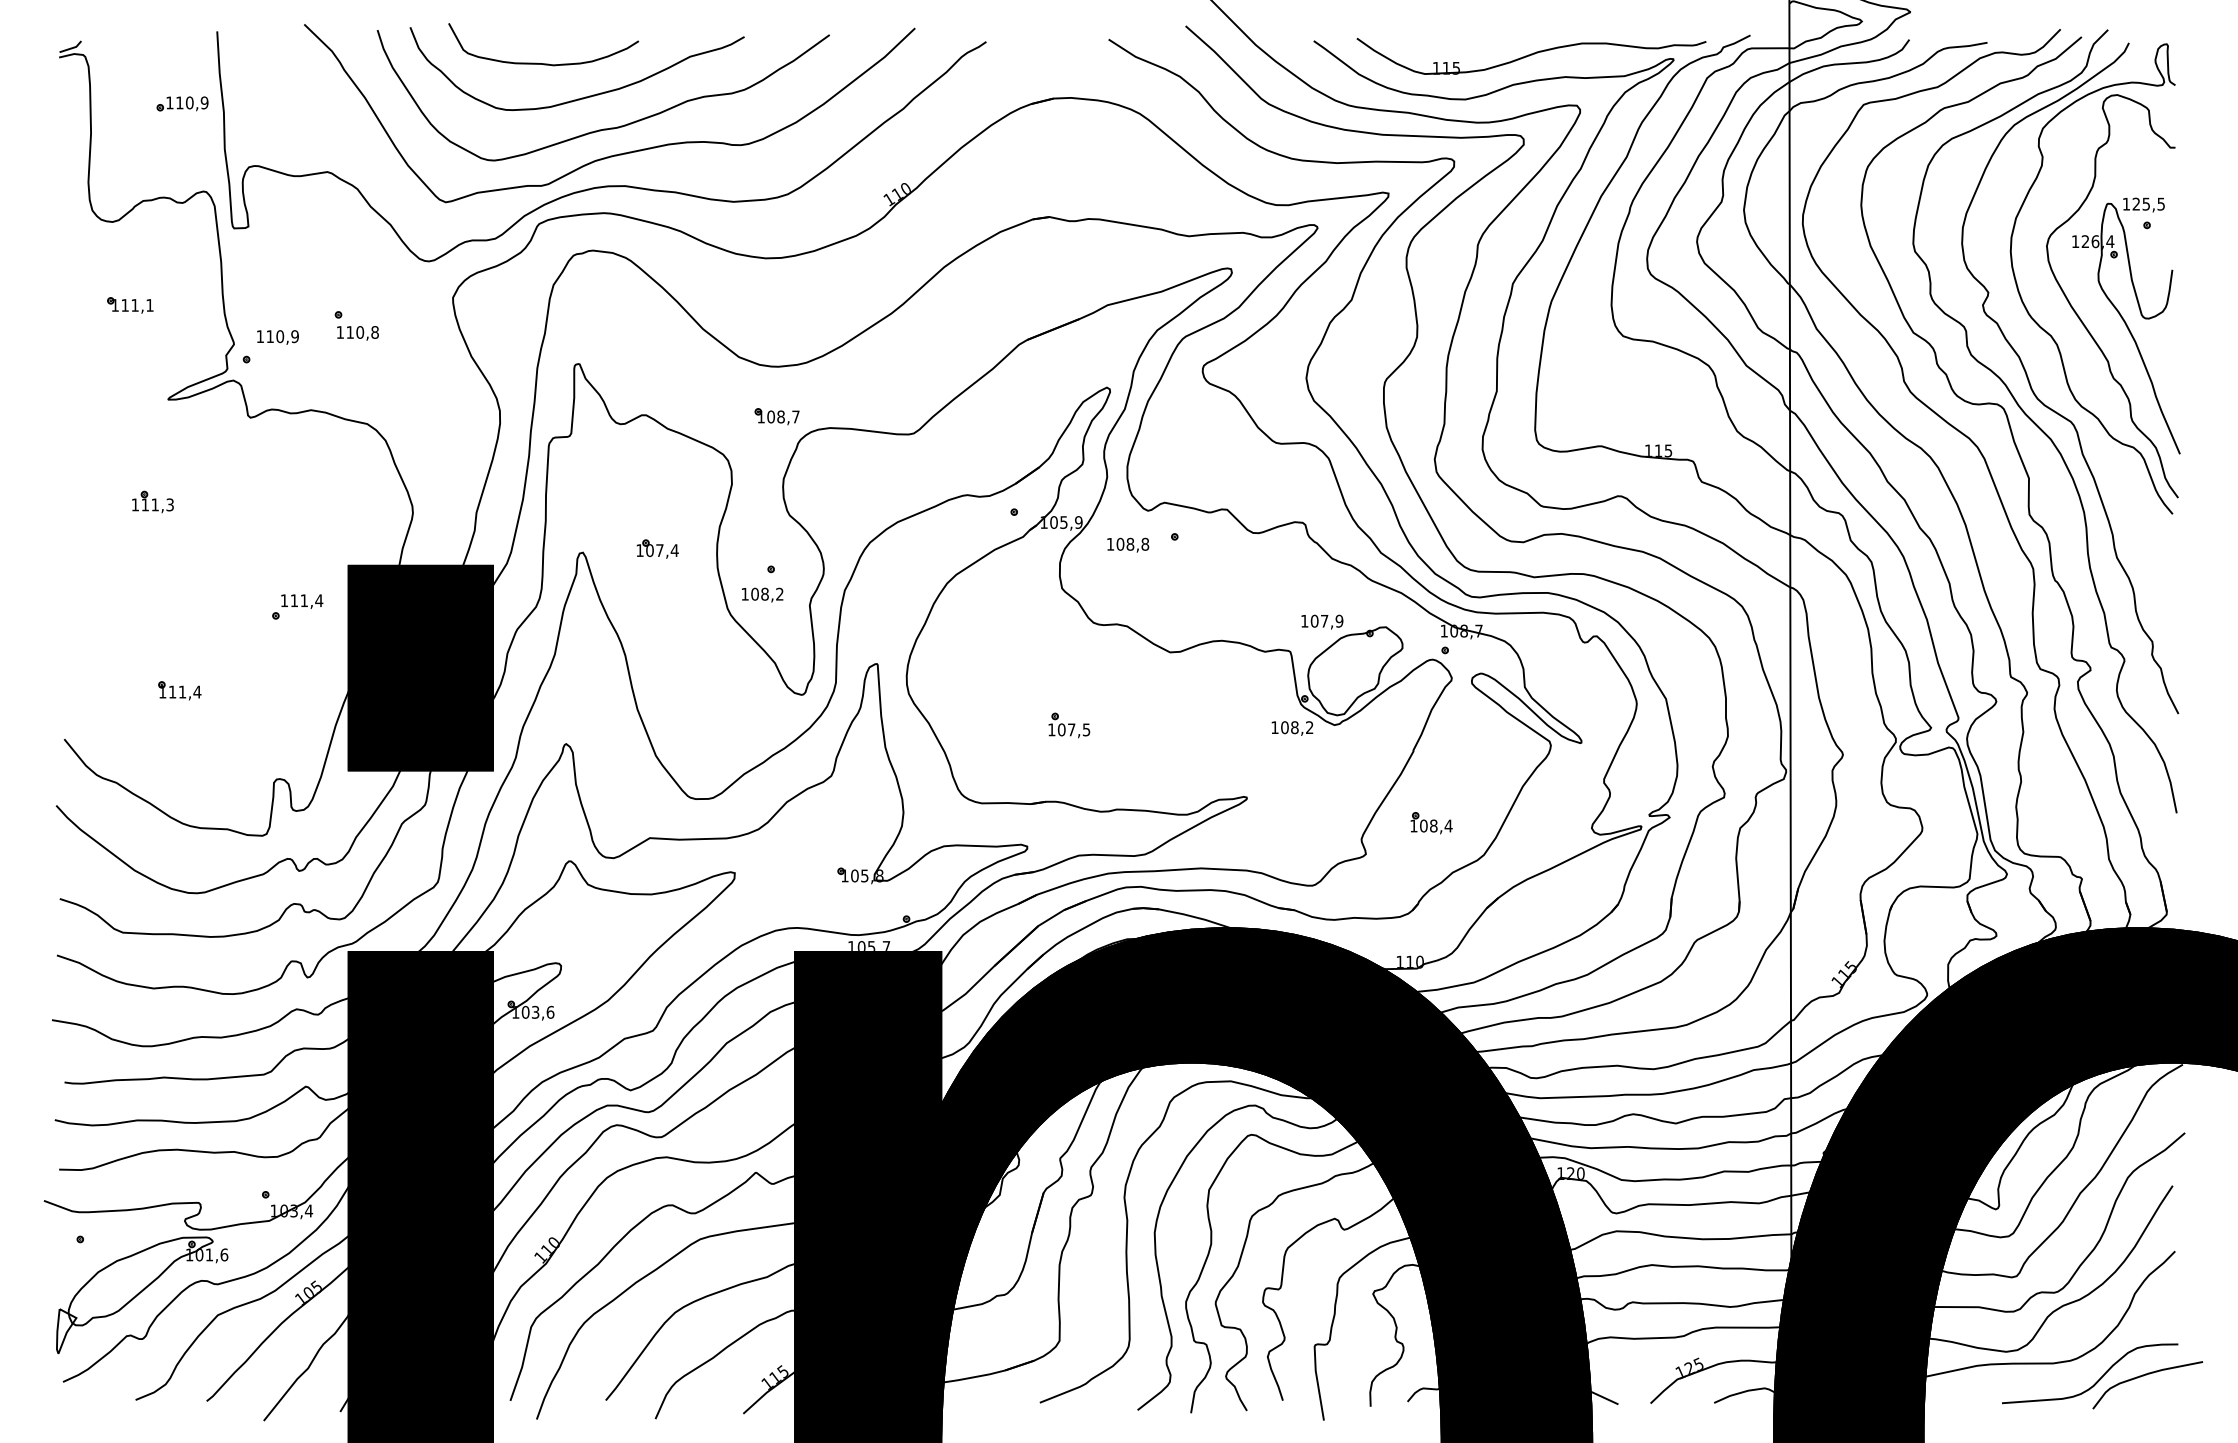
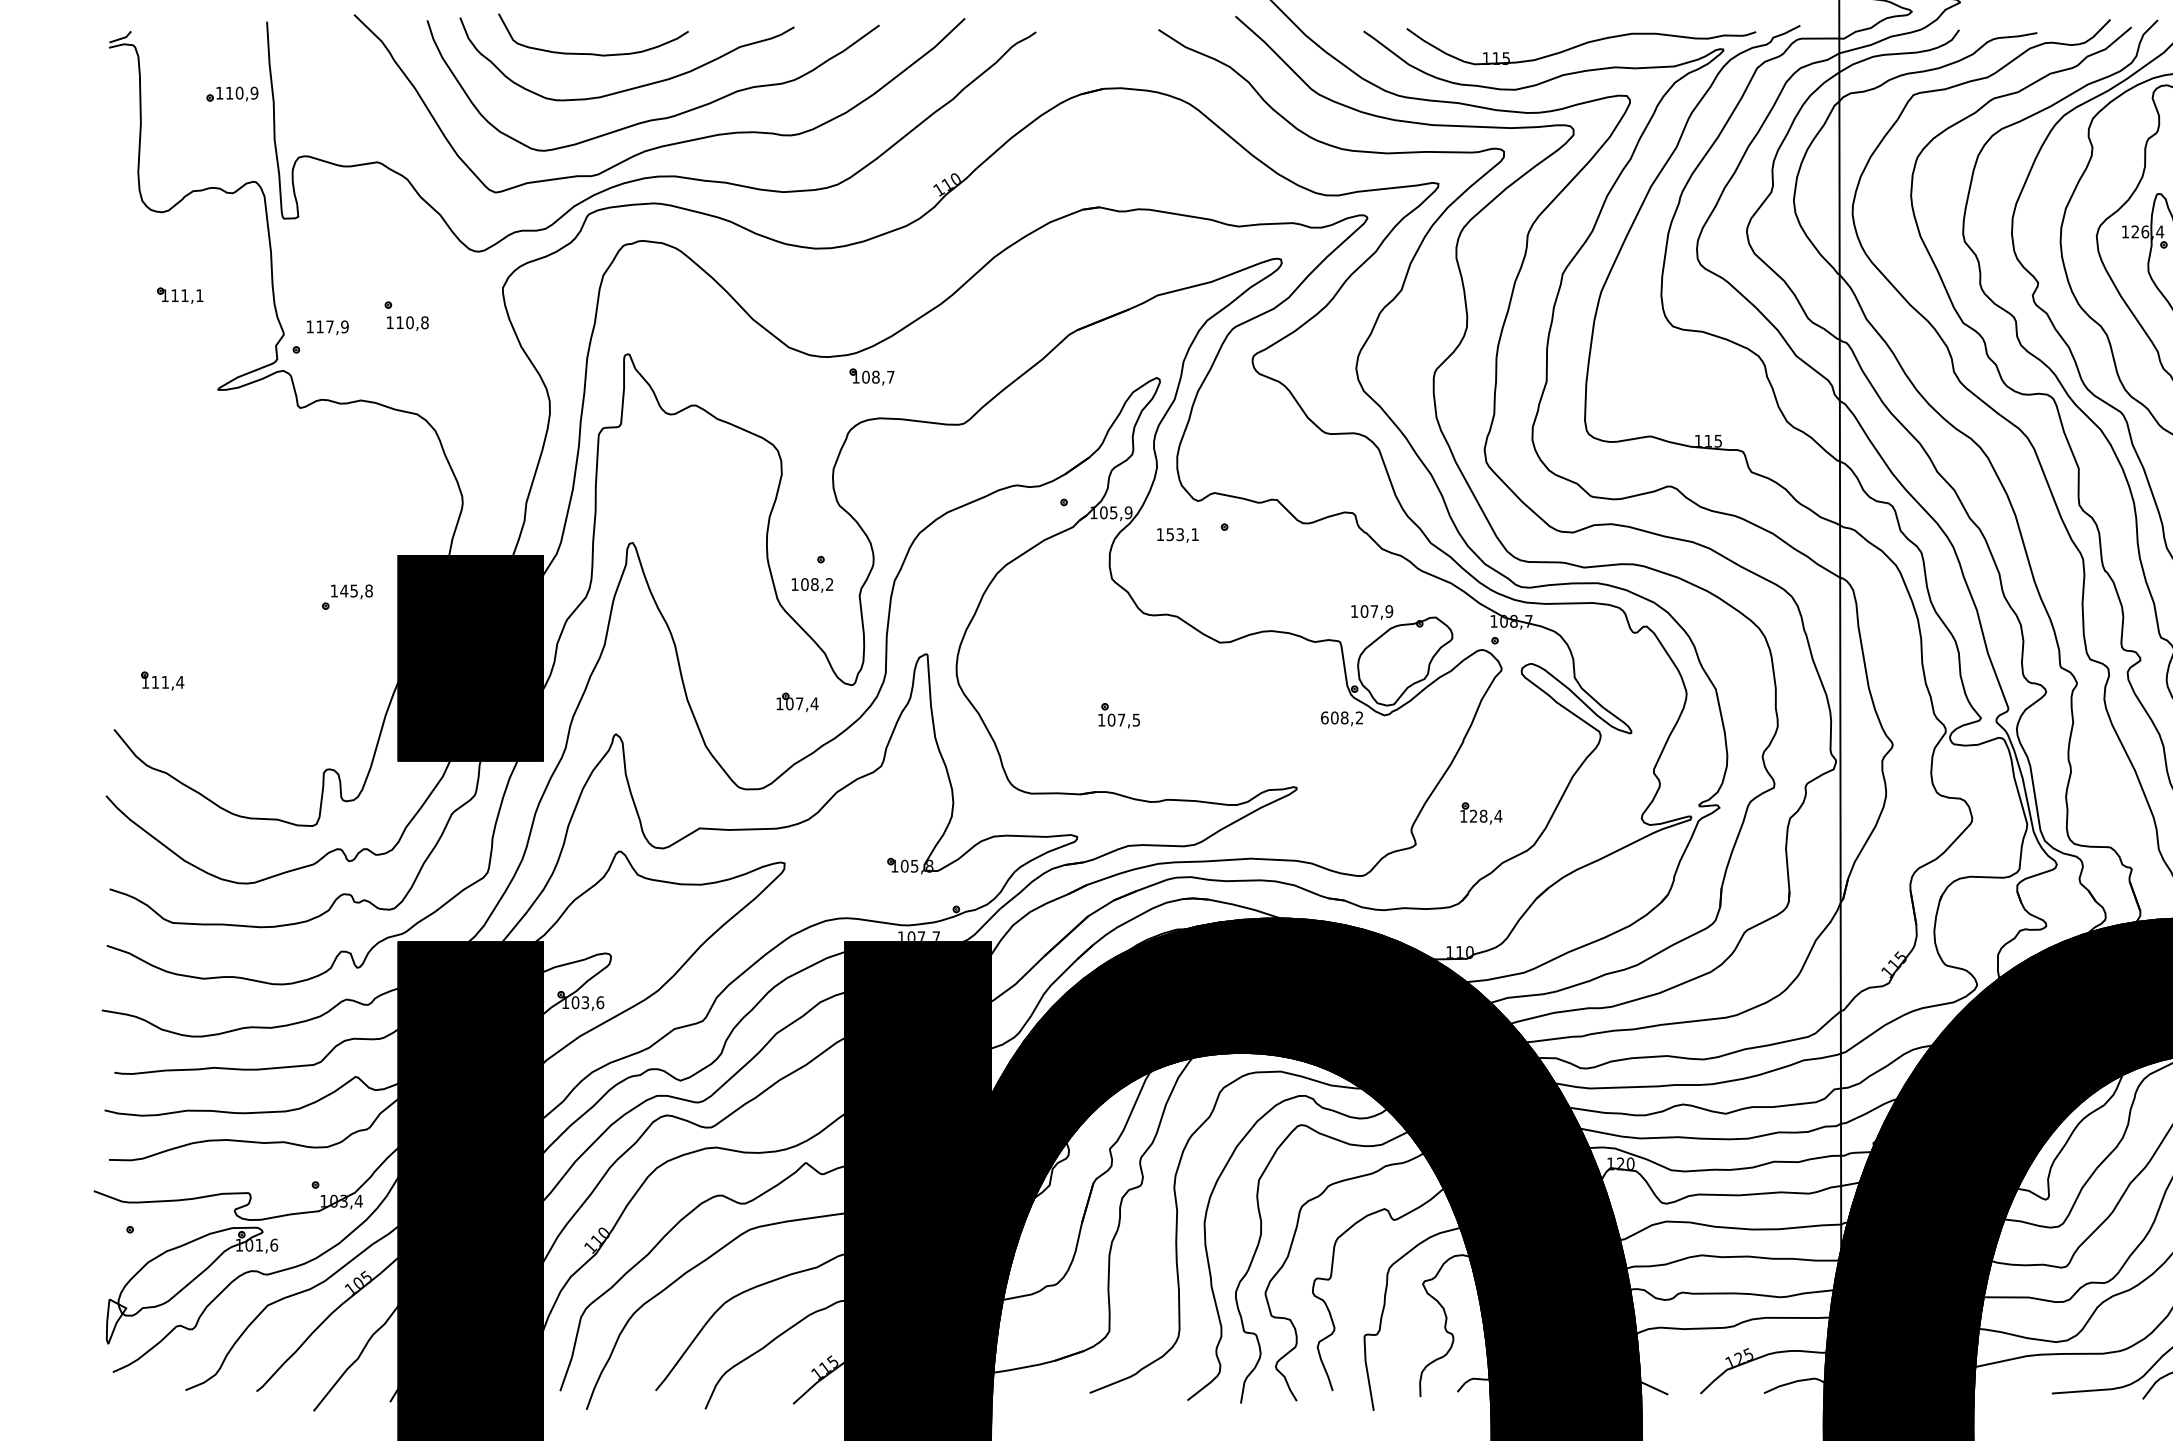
text: (280, 336) -> (330, 326), 110,9 -> 117,9
part: (776, 416) -> (871, 376), moved
part: (152, 501) -> (202, 491), removed
text: (1132, 543) -> (1182, 533), 108,8 -> 153,1
part: (657, 548) -> (797, 701), moved
text: (306, 600) -> (356, 590), 111,4 -> 145,8
part: (179, 690) -> (162, 680), moved
text: (1274, 727) -> (1324, 717), 108,2 -> 608,2
text: (1423, 825) -> (1473, 815), 108,4 -> 128,4
text: (871, 945) -> (921, 935), 105,7 -> 107,7

